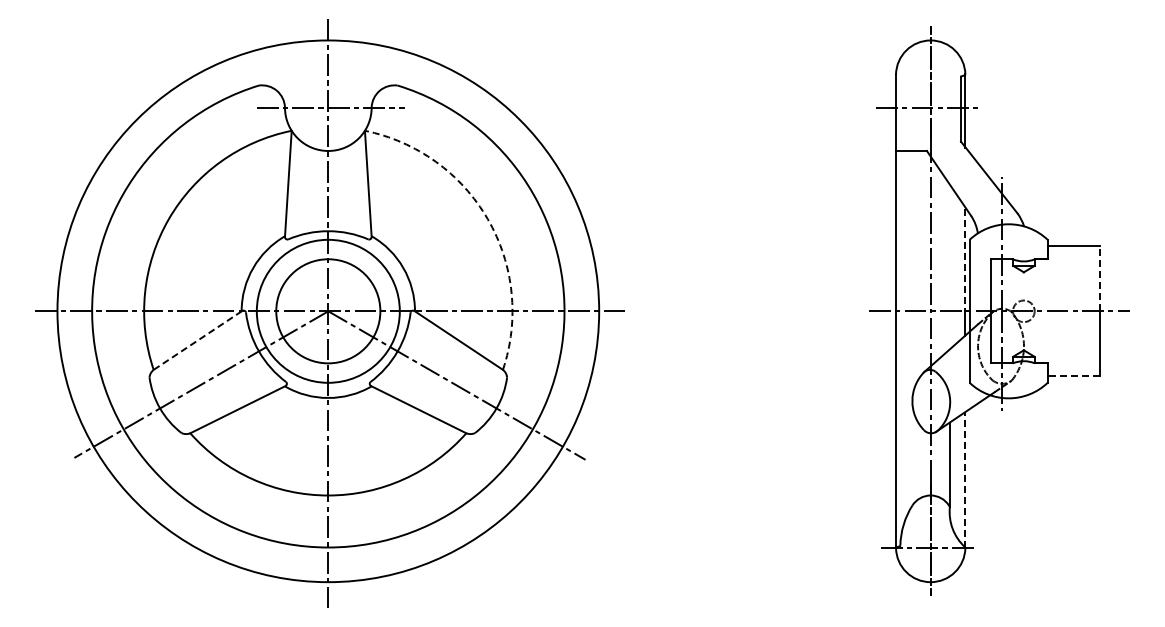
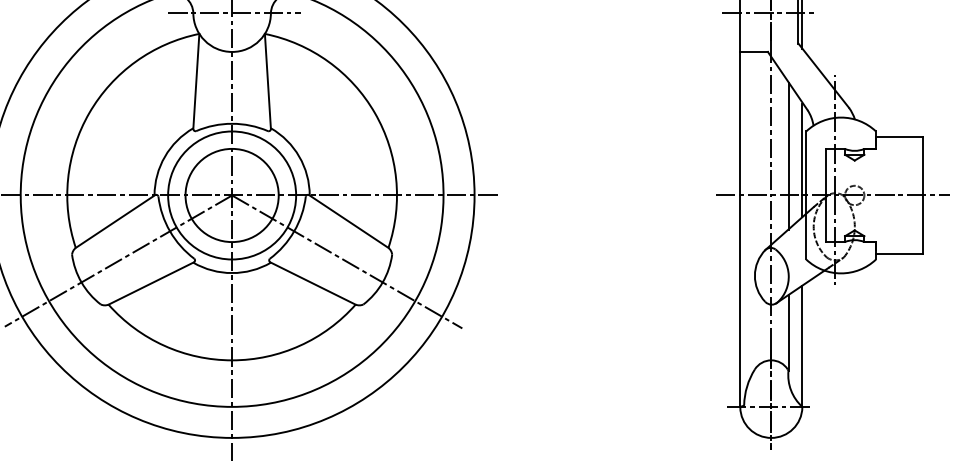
arc: (487, 219) -> (374, 113), dashed -> solid
line: (965, 260) -> (802, 150), dashed -> solid
line: (949, 267) -> (788, 156), added
line: (1099, 278) -> (922, 166), dashed -> solid
line: (198, 340) -> (115, 221), dashed -> solid
line: (1073, 376) -> (899, 253), dashed -> solid
line: (965, 479) -> (802, 346), dashed -> solid

